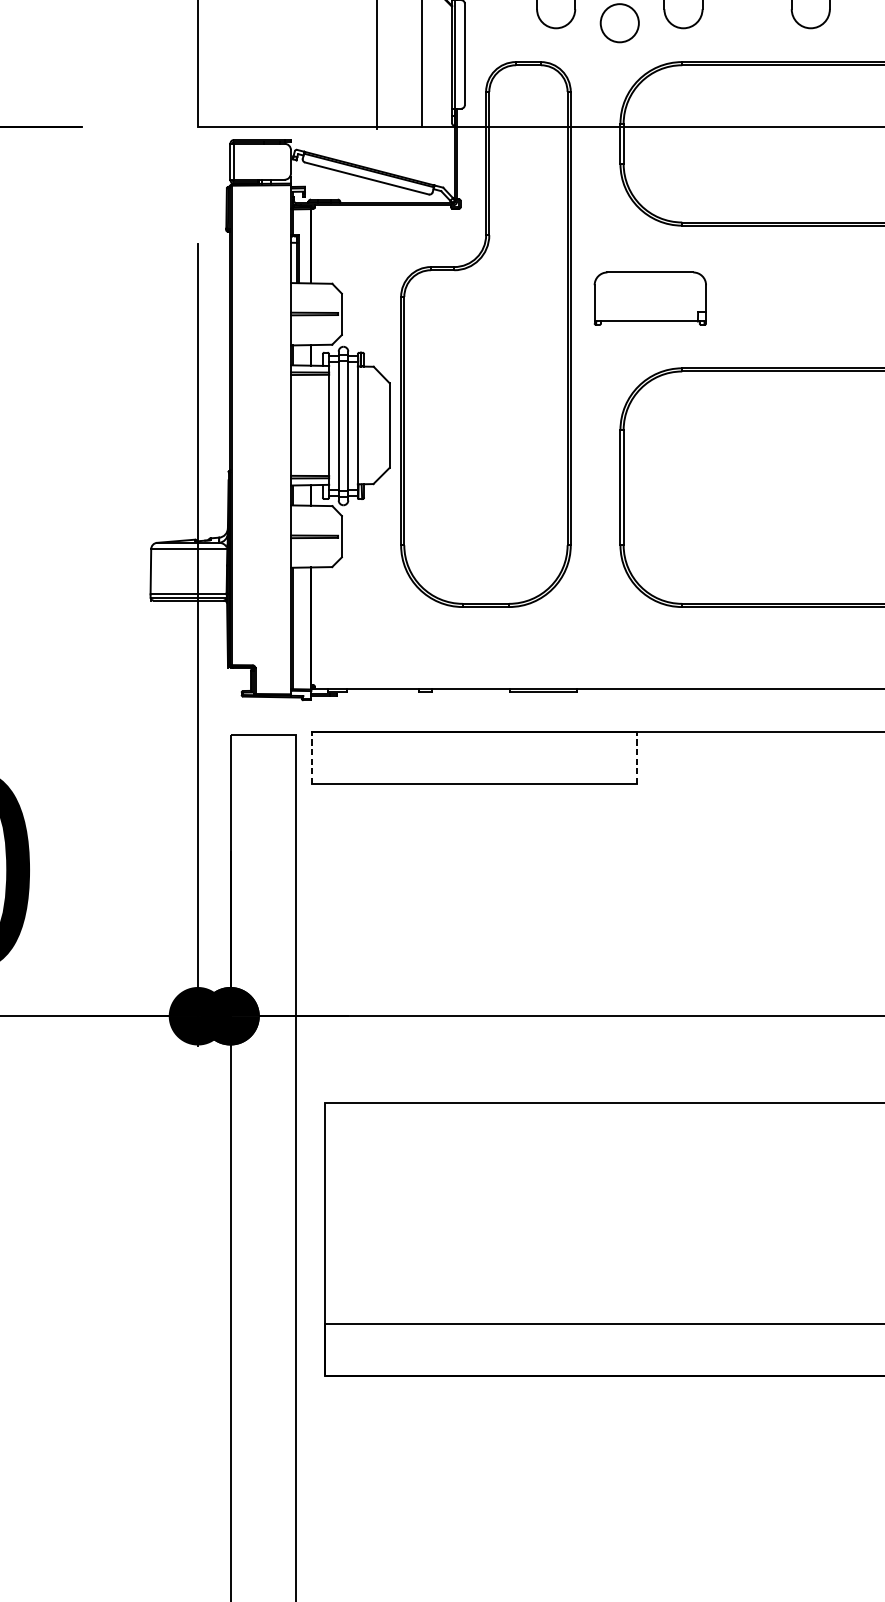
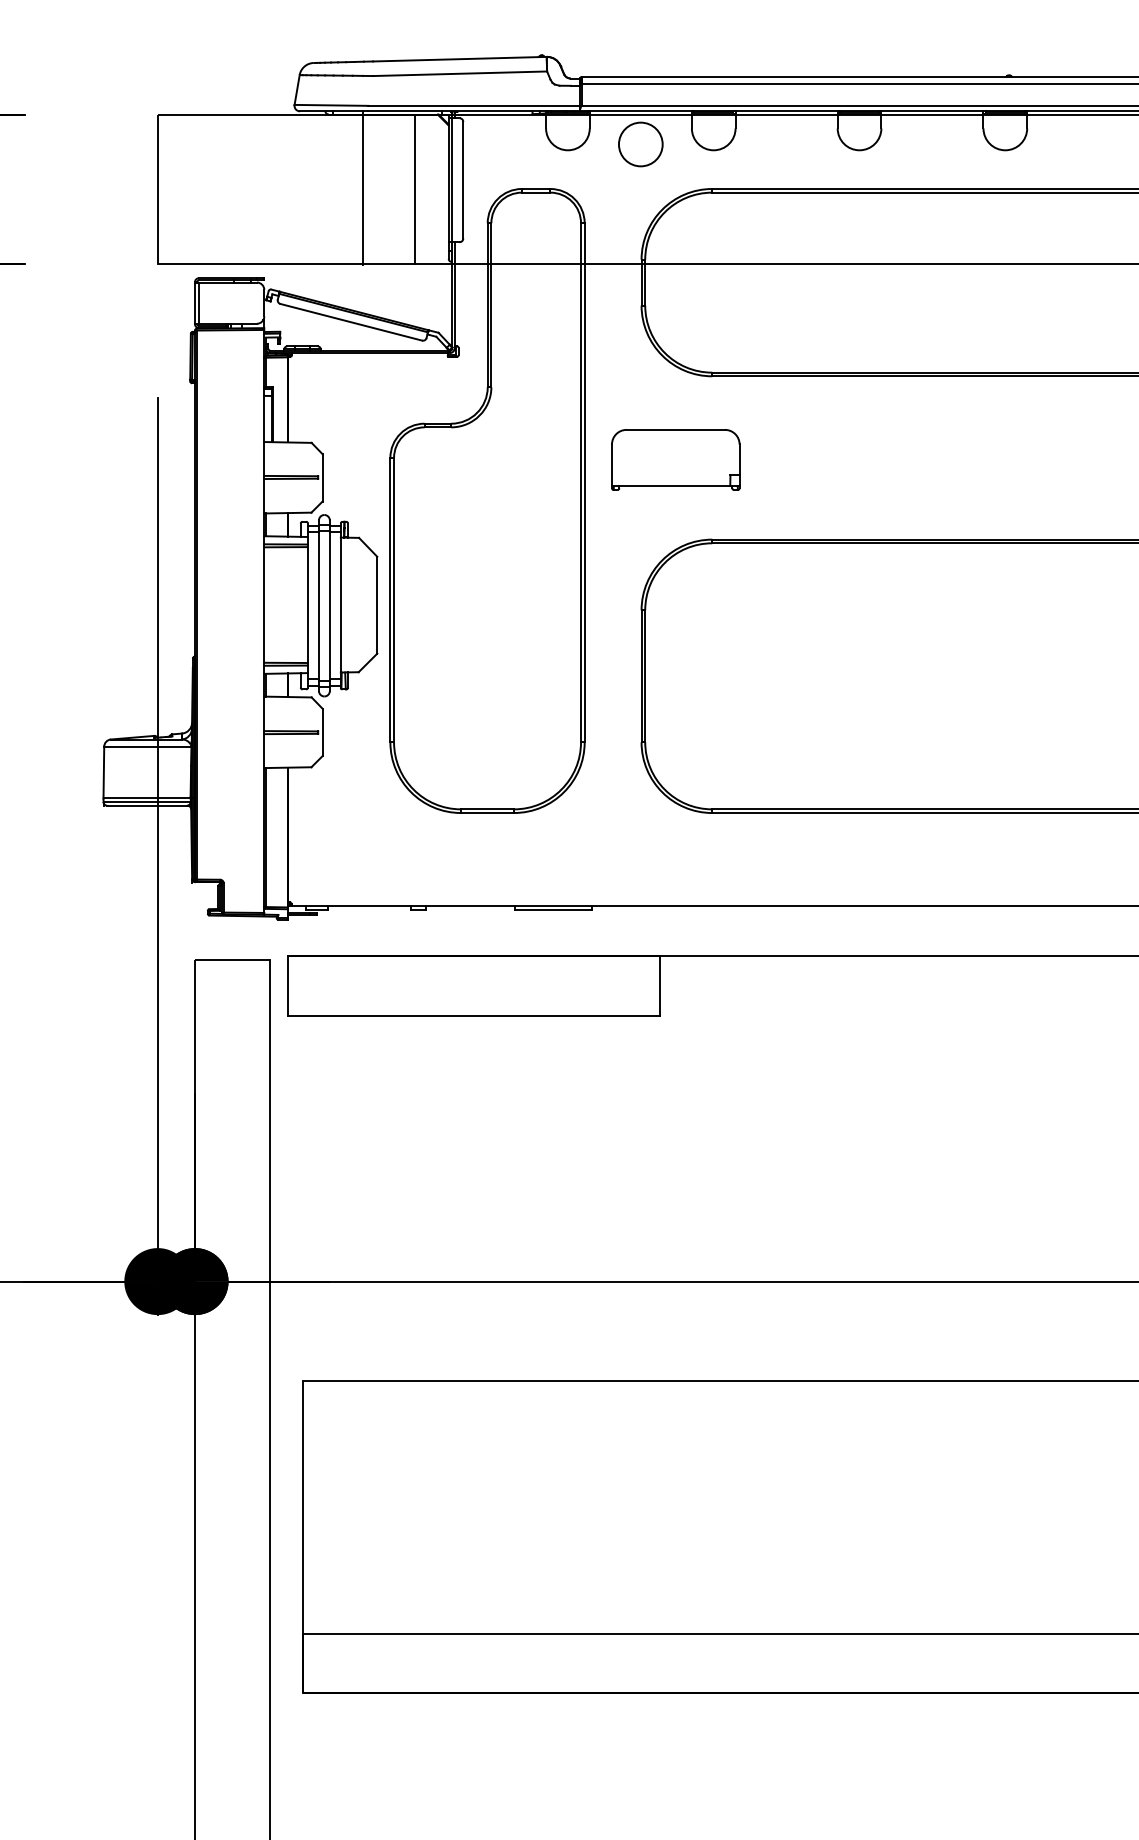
line: (312, 757) -> (288, 985), dashed -> solid
line: (637, 757) -> (660, 985), dashed -> solid

